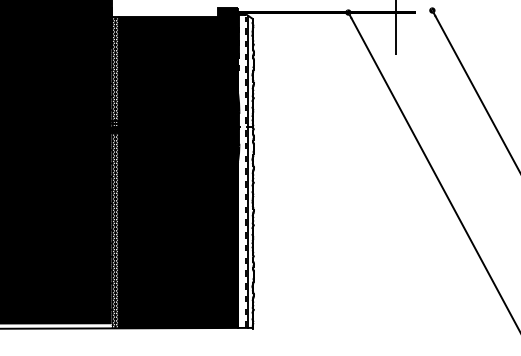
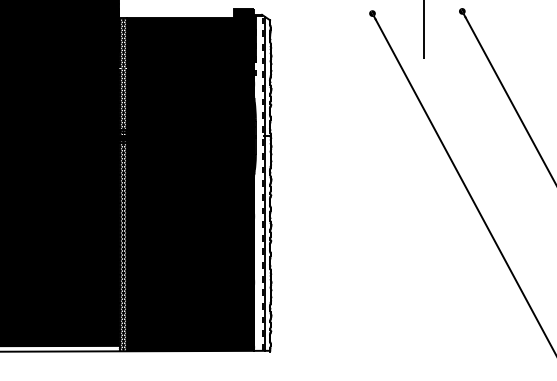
fill: (326, 11) -> (349, 12), removed

